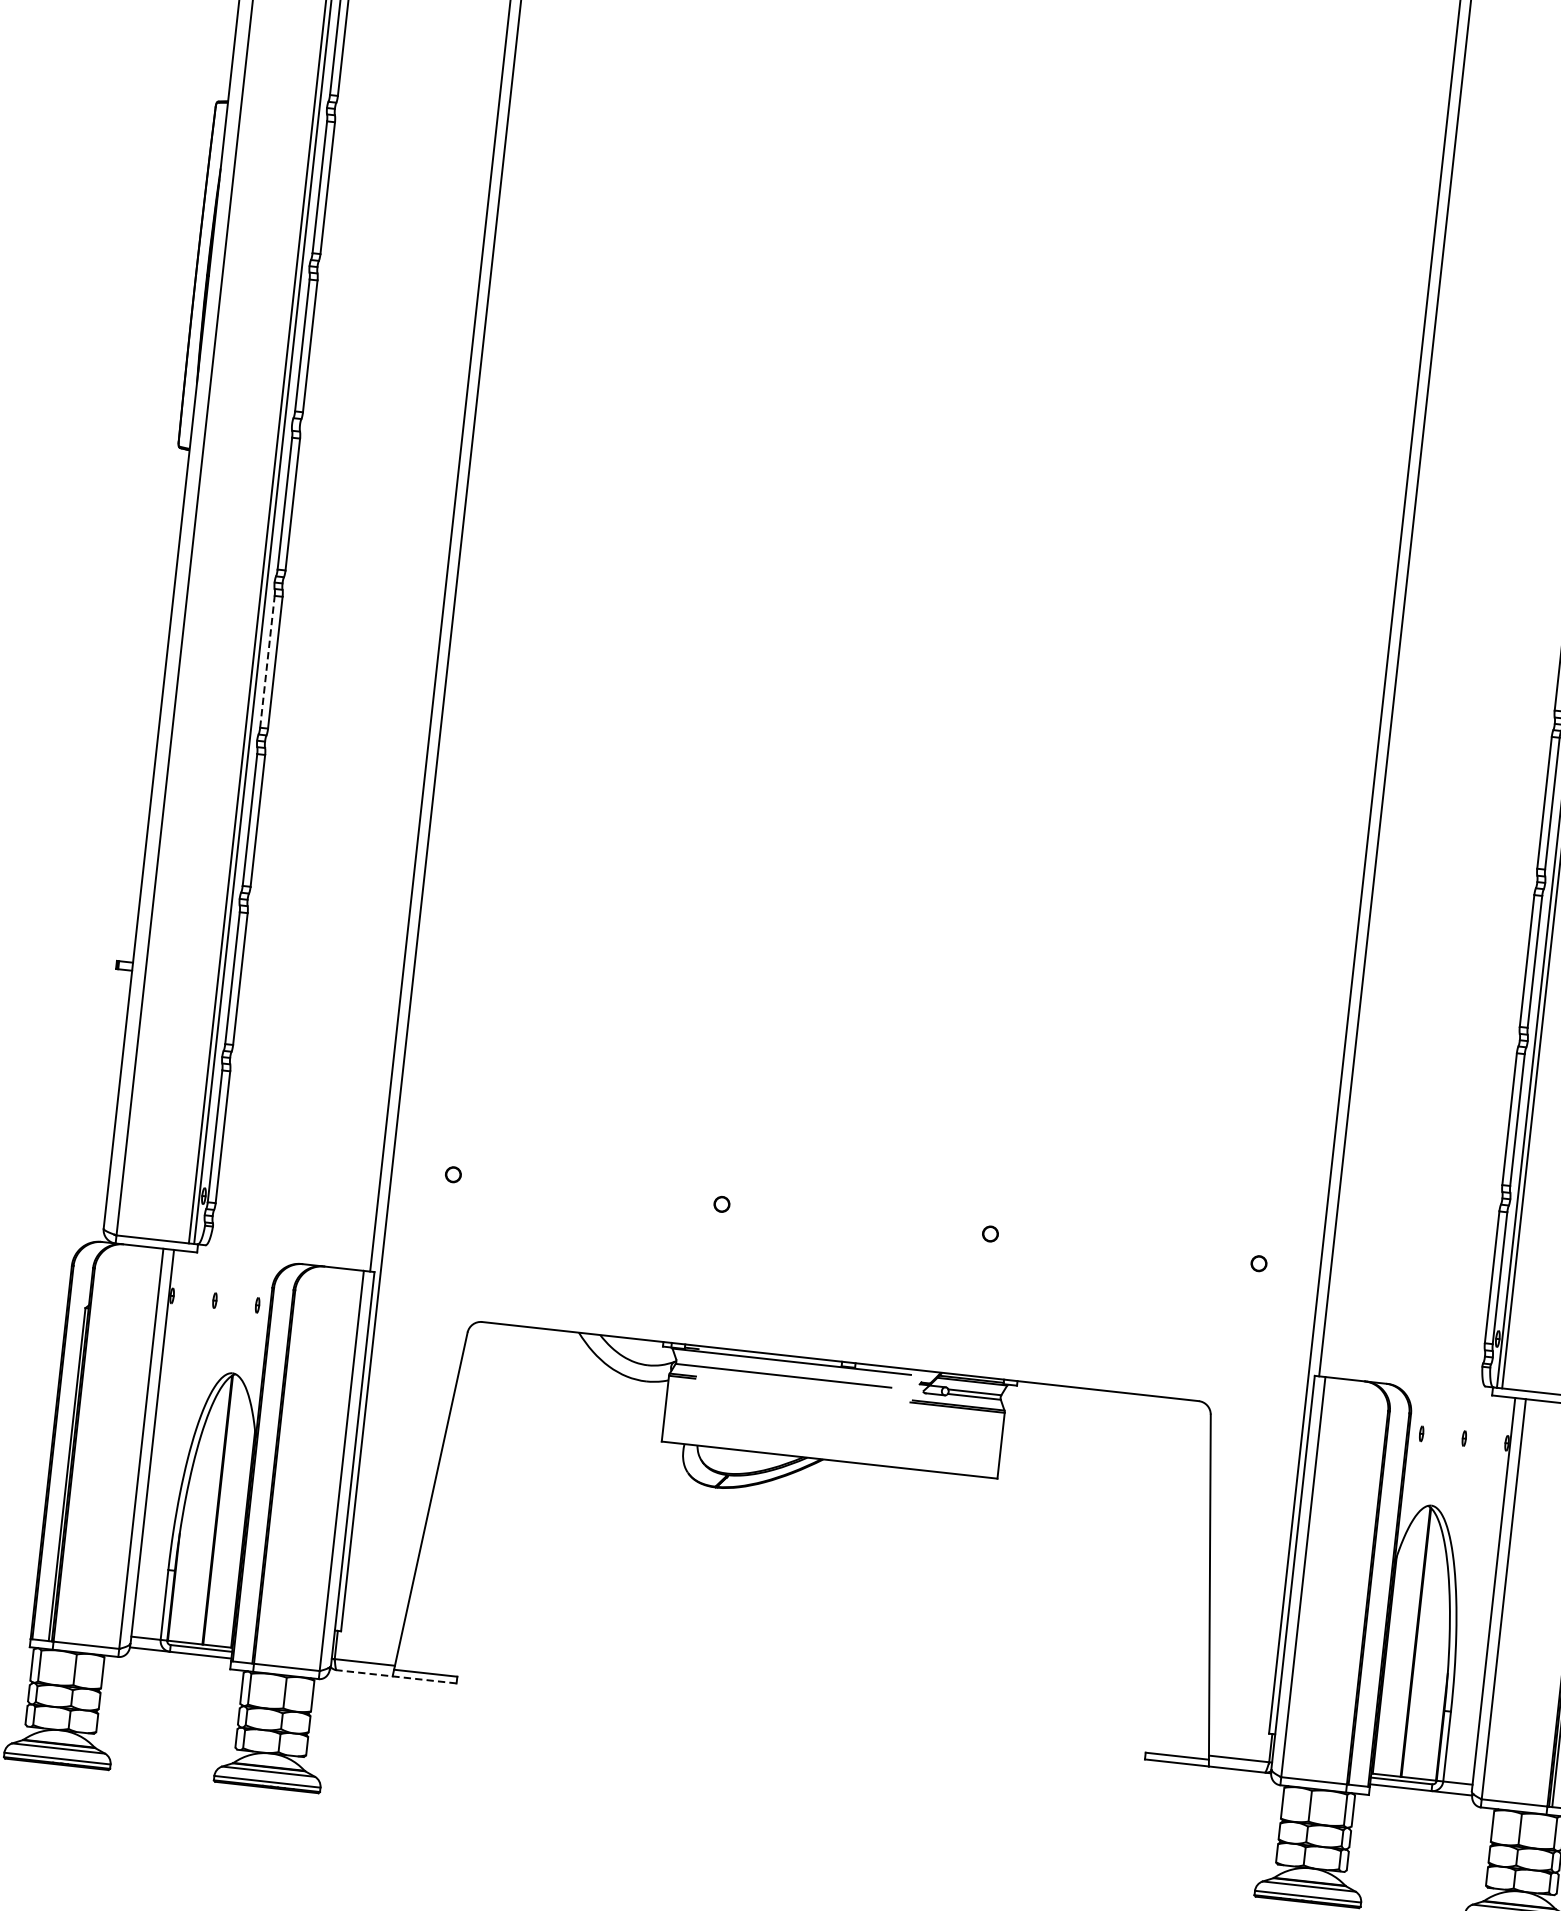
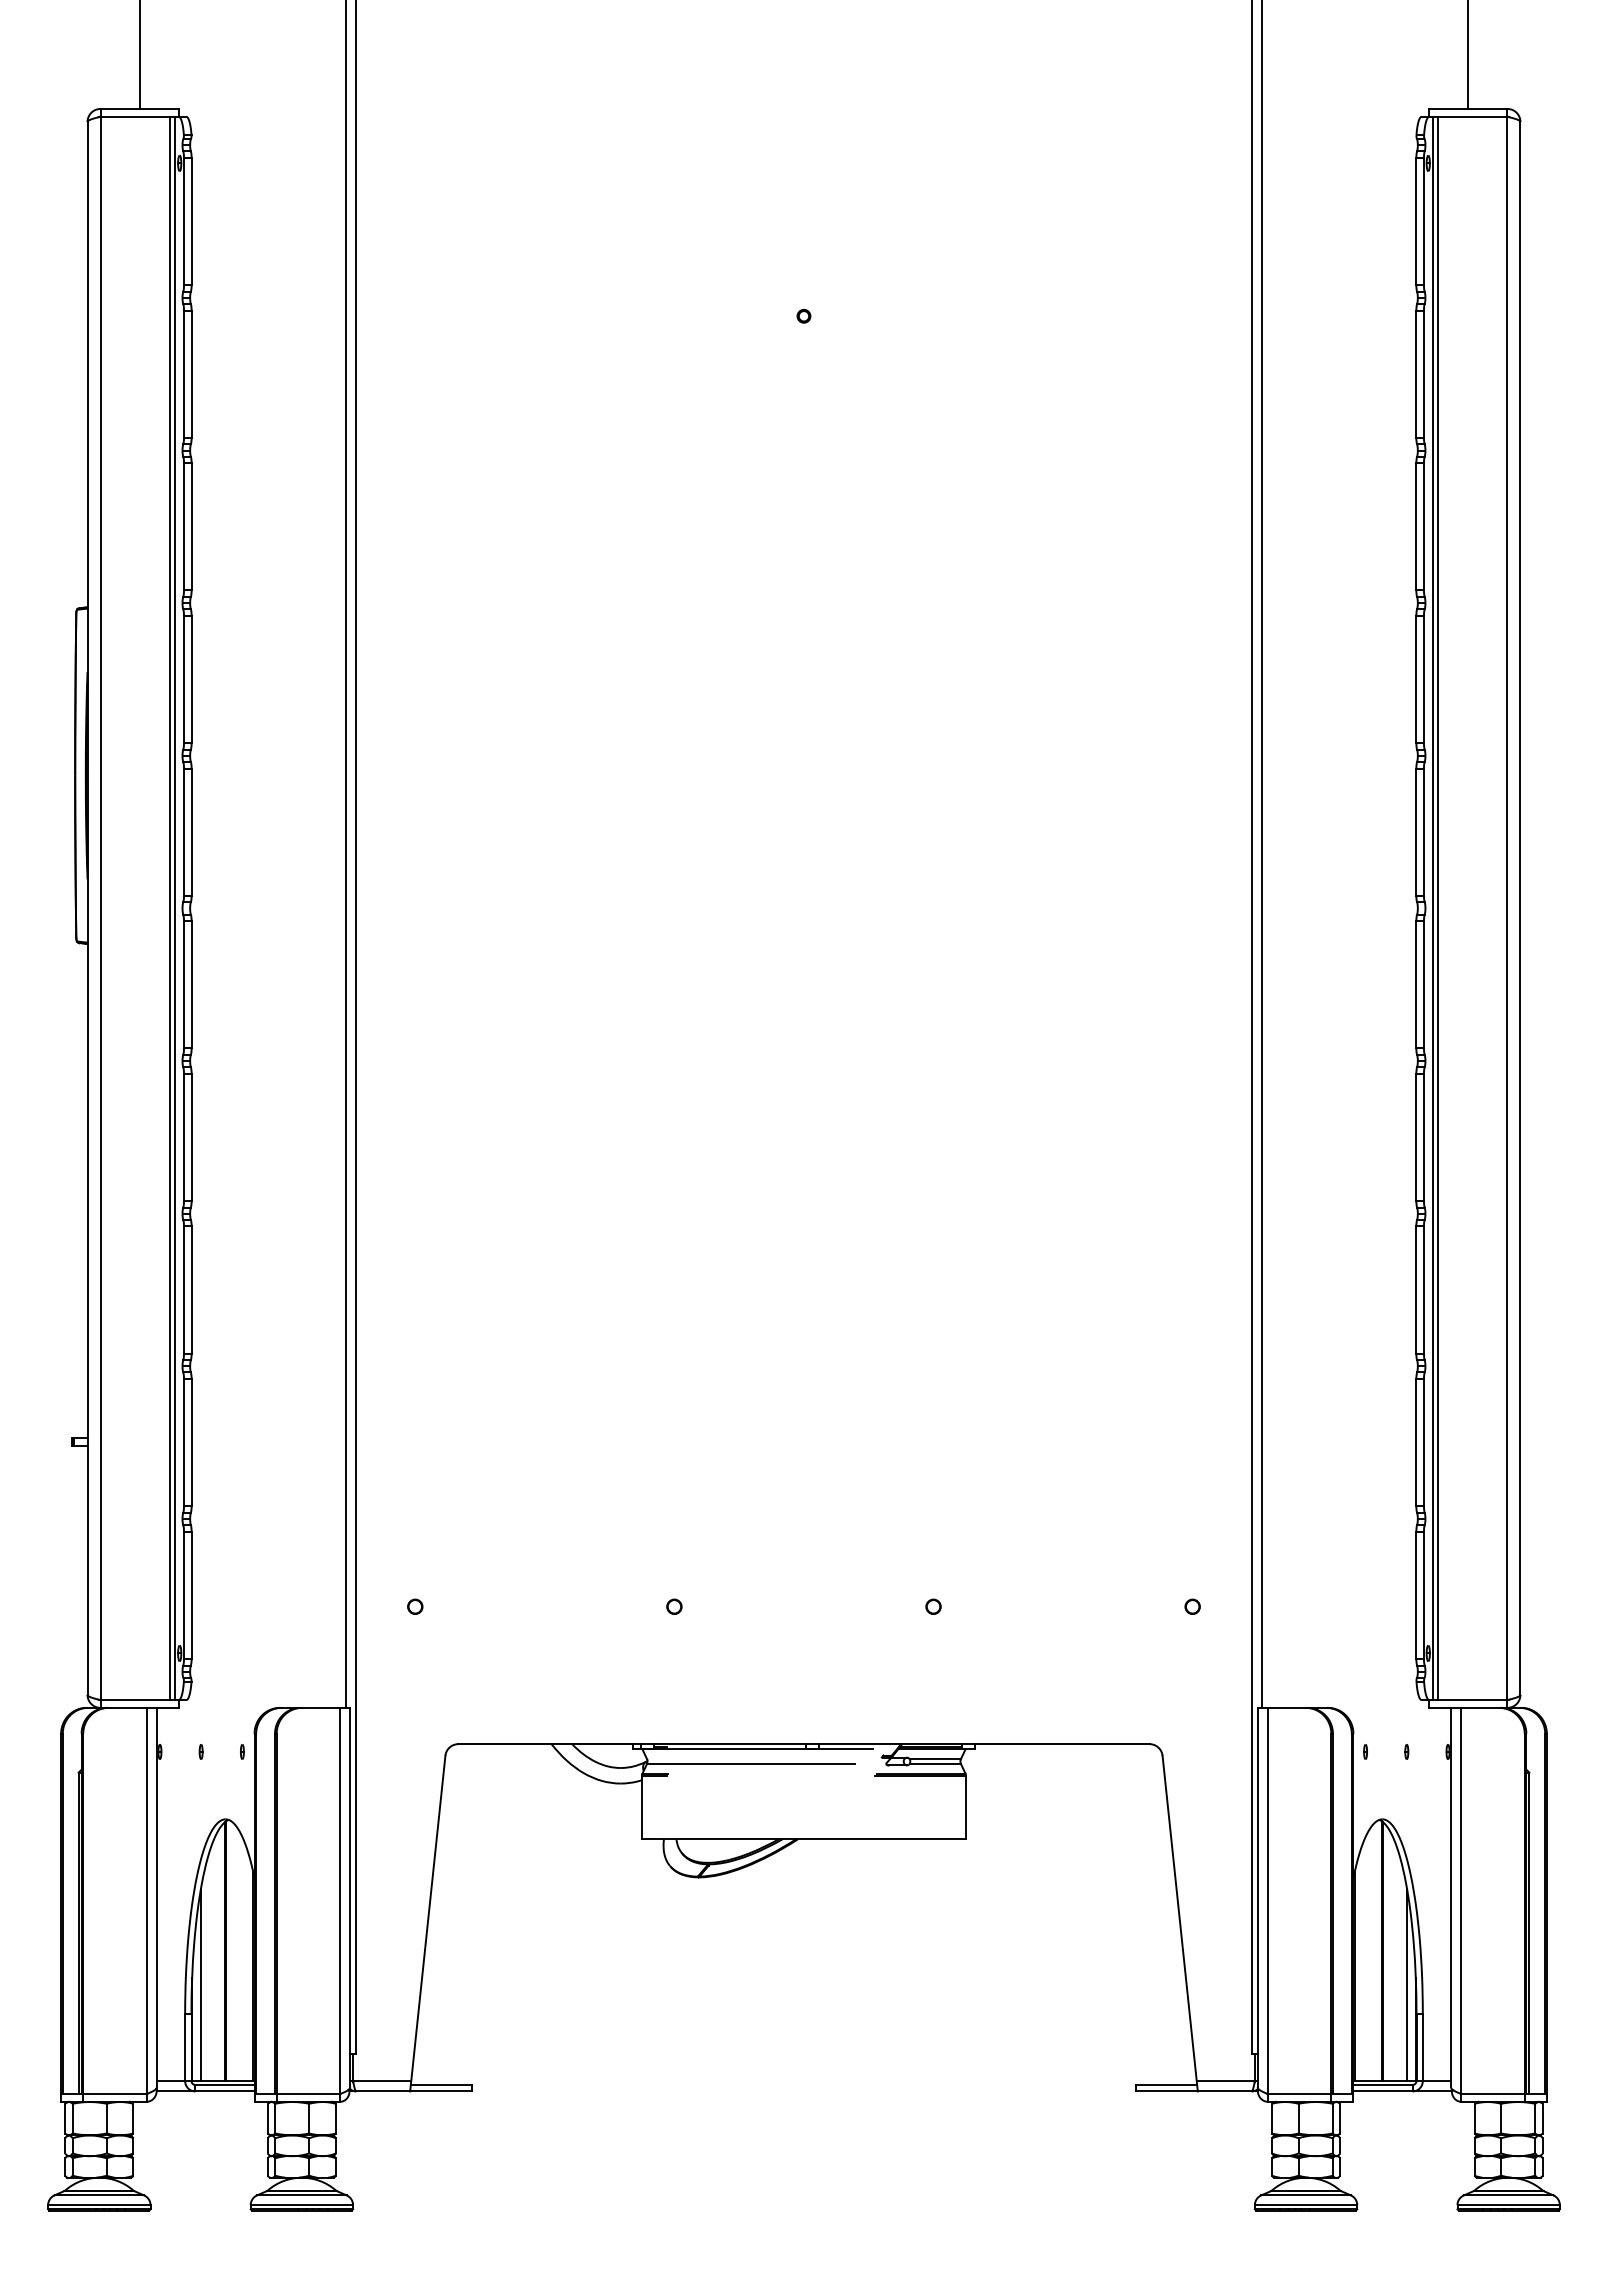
line: (267, 662) -> (184, 1137), dashed -> solid
line: (187, 1541) -> (200, 1984), added
line: (392, 1676) -> (410, 2091), dashed -> solid
line: (1438, 1679) -> (1407, 1984), added

